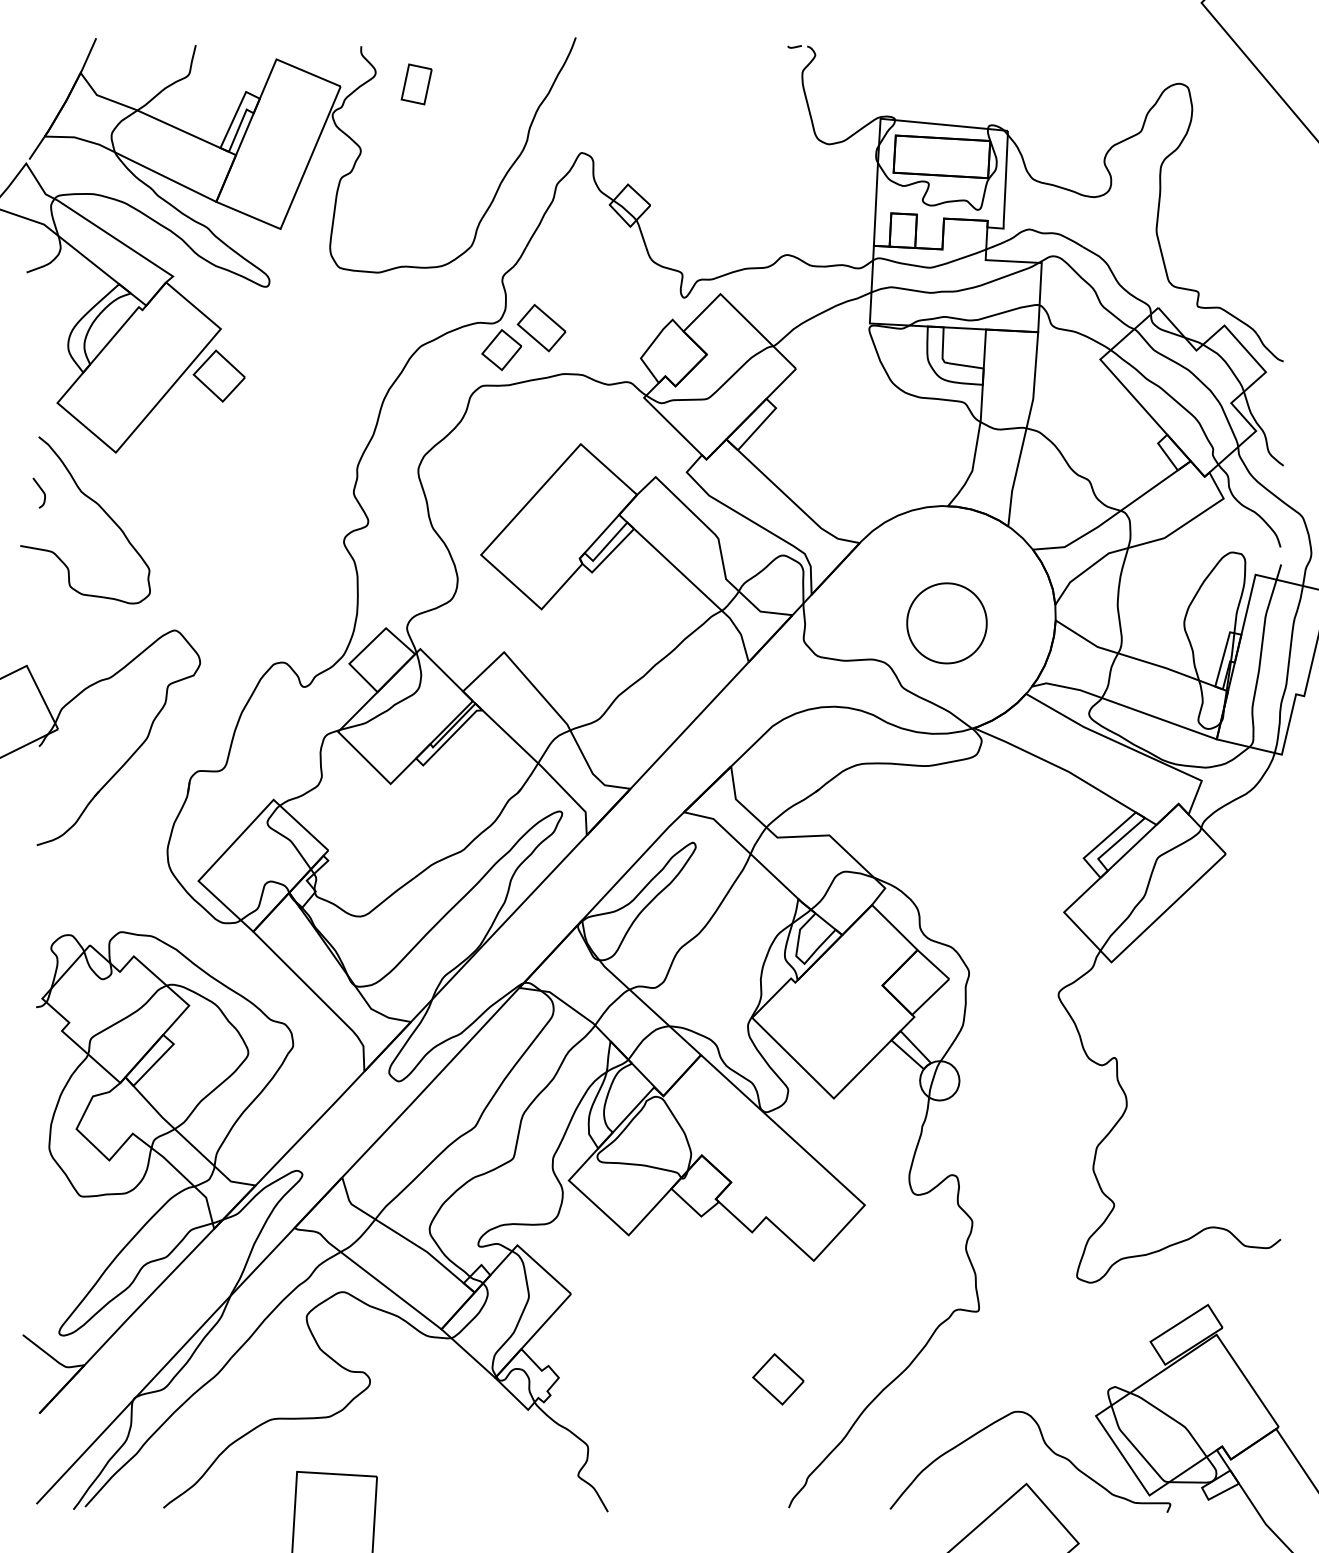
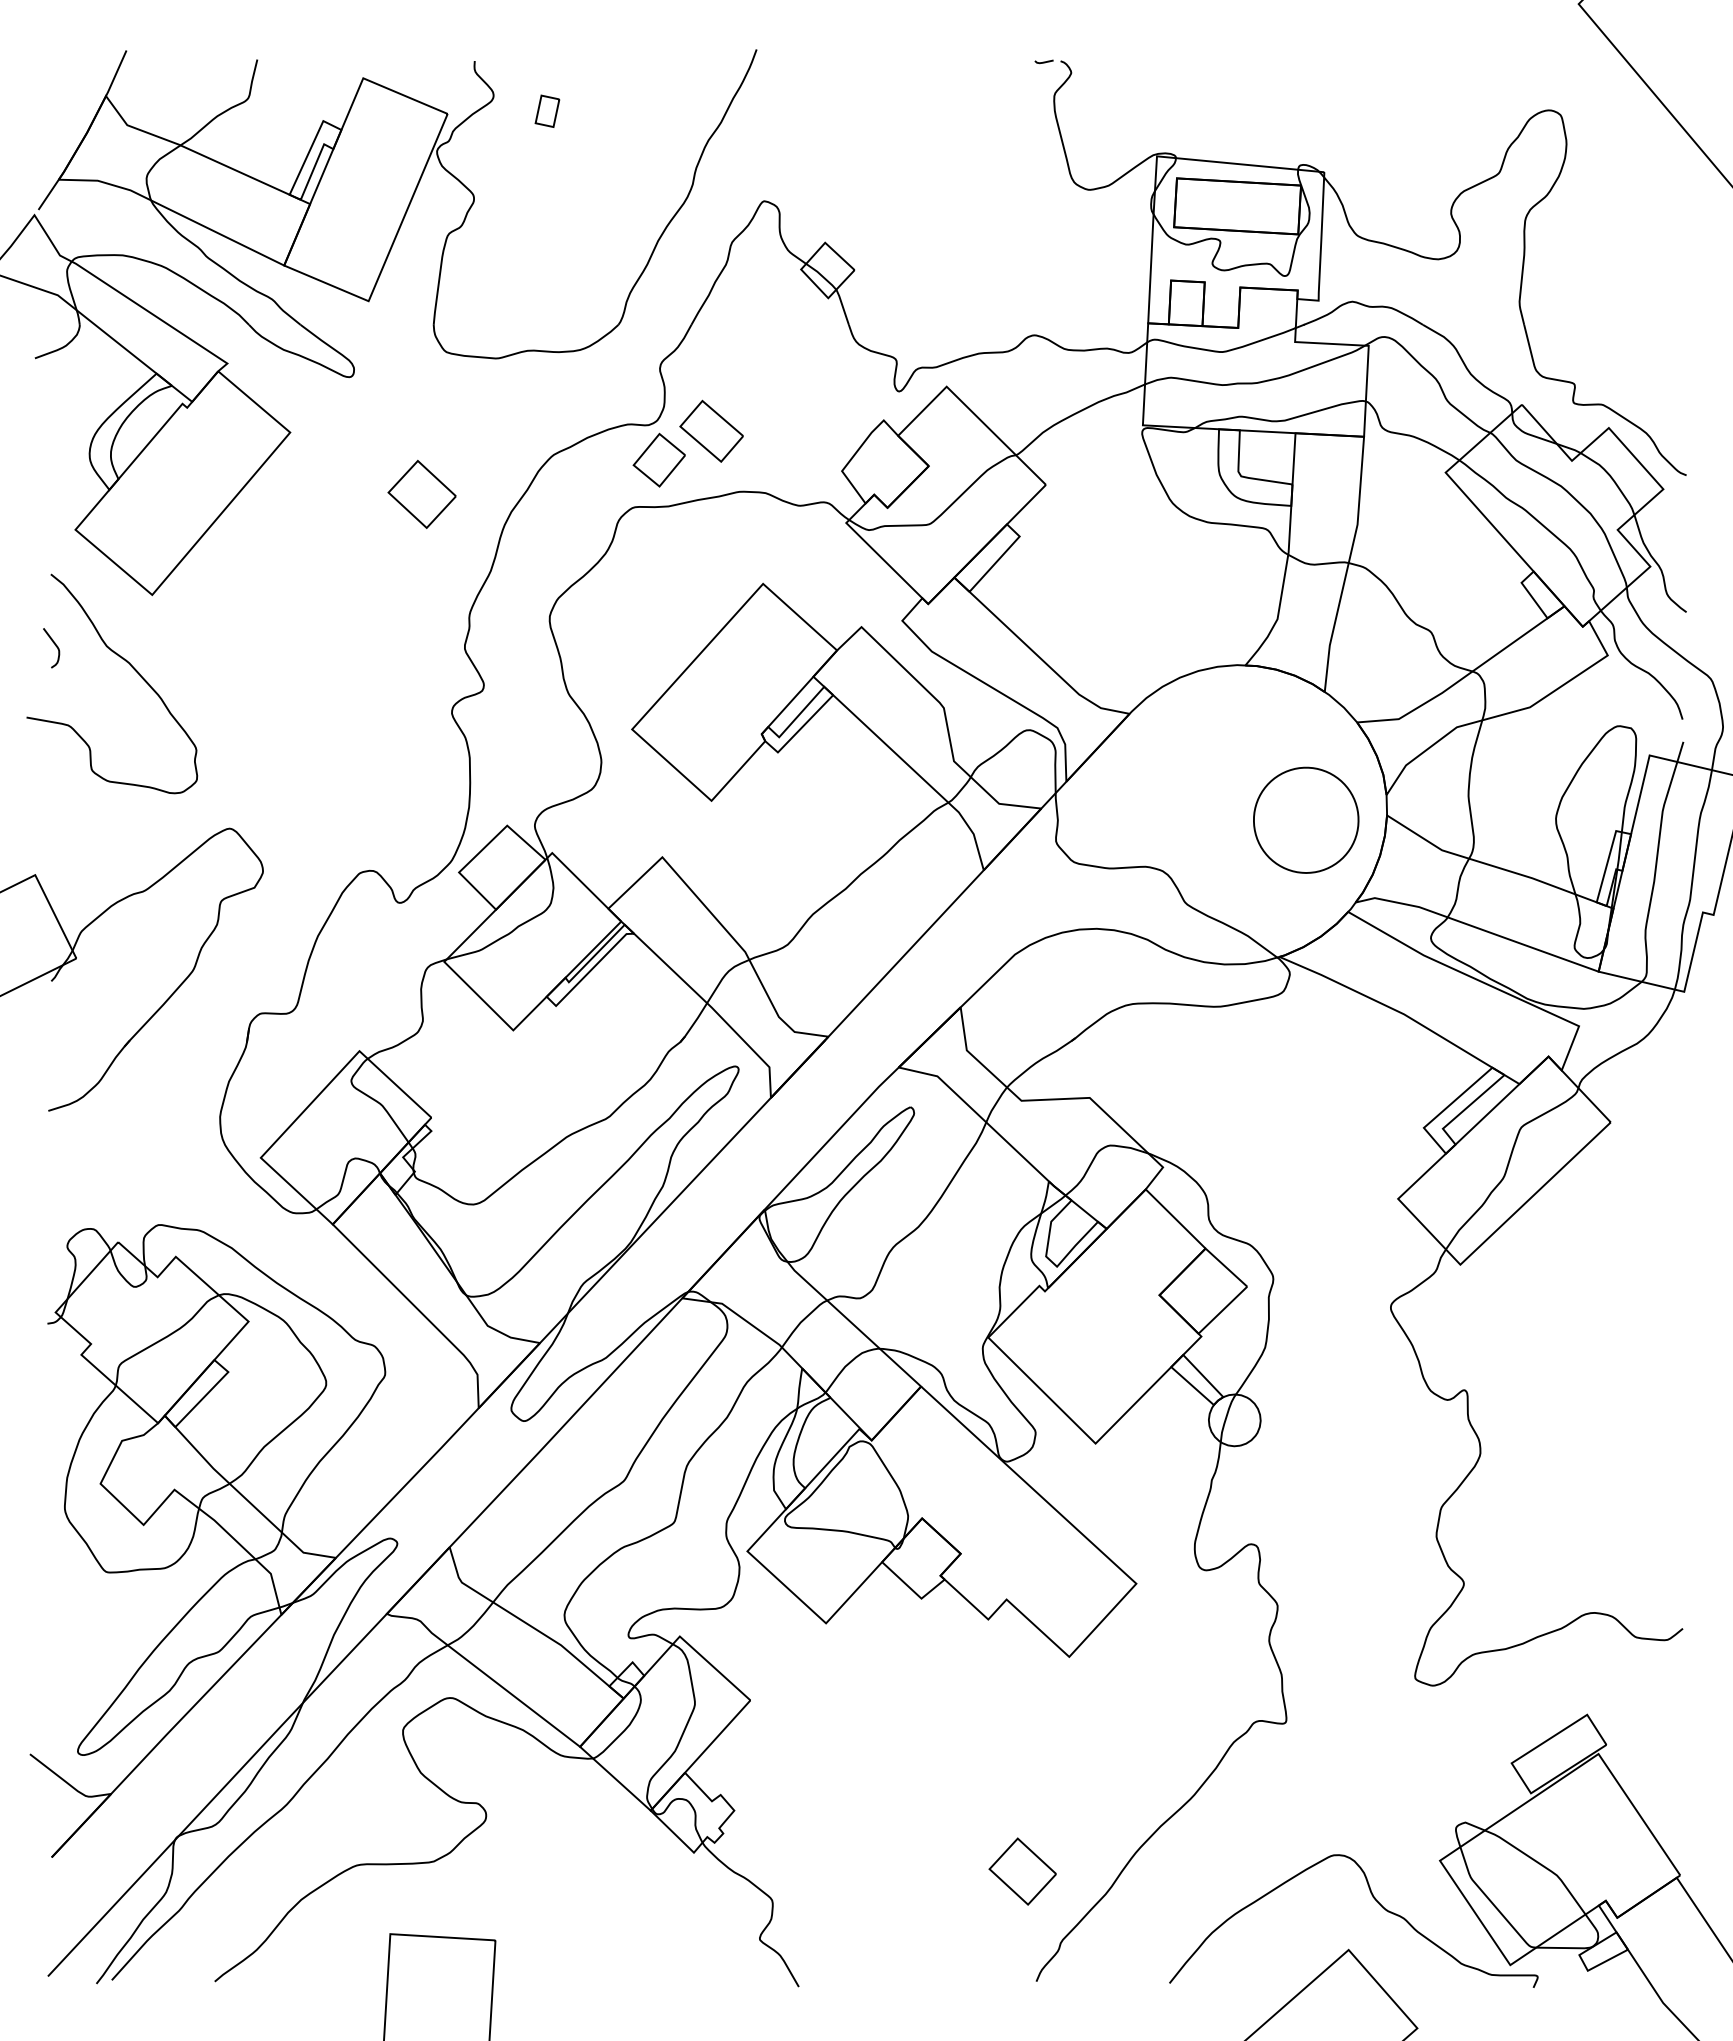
part: (416, 84) -> (547, 111), size x0.6
part: (218, 375) -> (421, 493), moved
part: (947, 622) -> (1306, 819), moved
part: (778, 1379) -> (1022, 1871), moved

